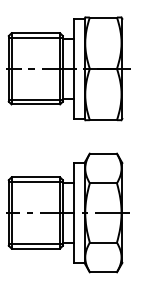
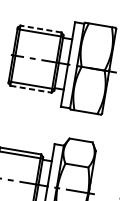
line: (35, 33) -> (40, 29), solid -> dashed
line: (36, 104) -> (31, 89), solid -> dashed

